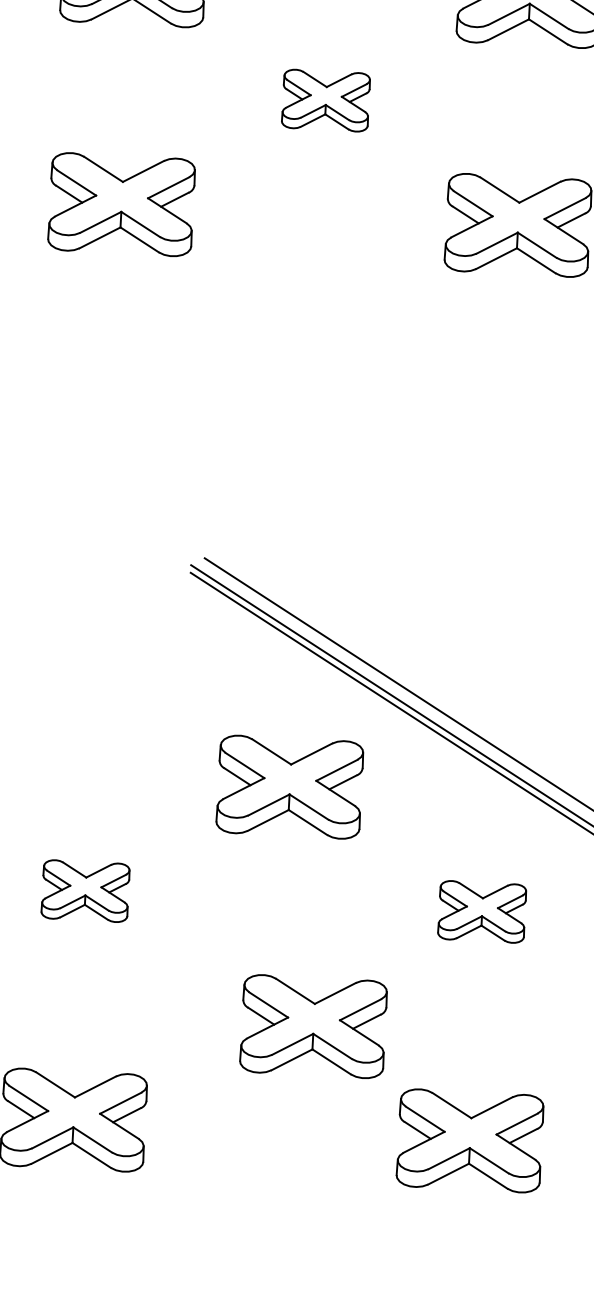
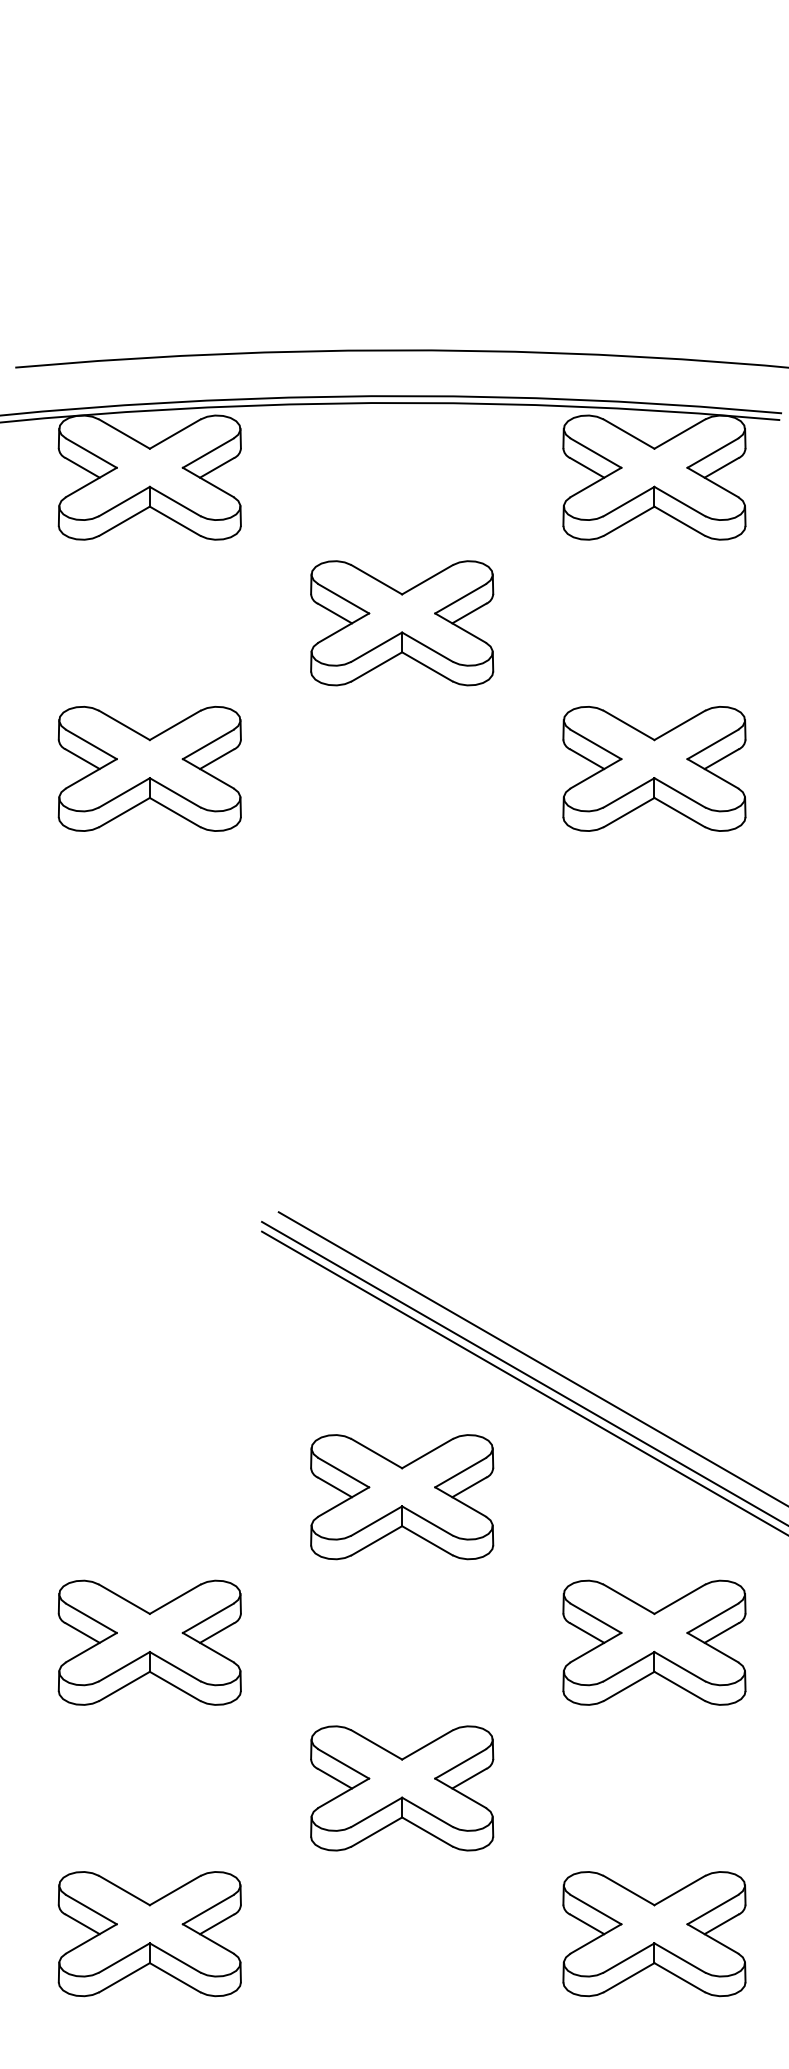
part: (326, 100) -> (402, 623), size x1.67
part: (85, 891) -> (149, 1642), size x1.67
part: (482, 911) -> (654, 1642), size x1.67
part: (313, 1026) -> (402, 1788), moved

